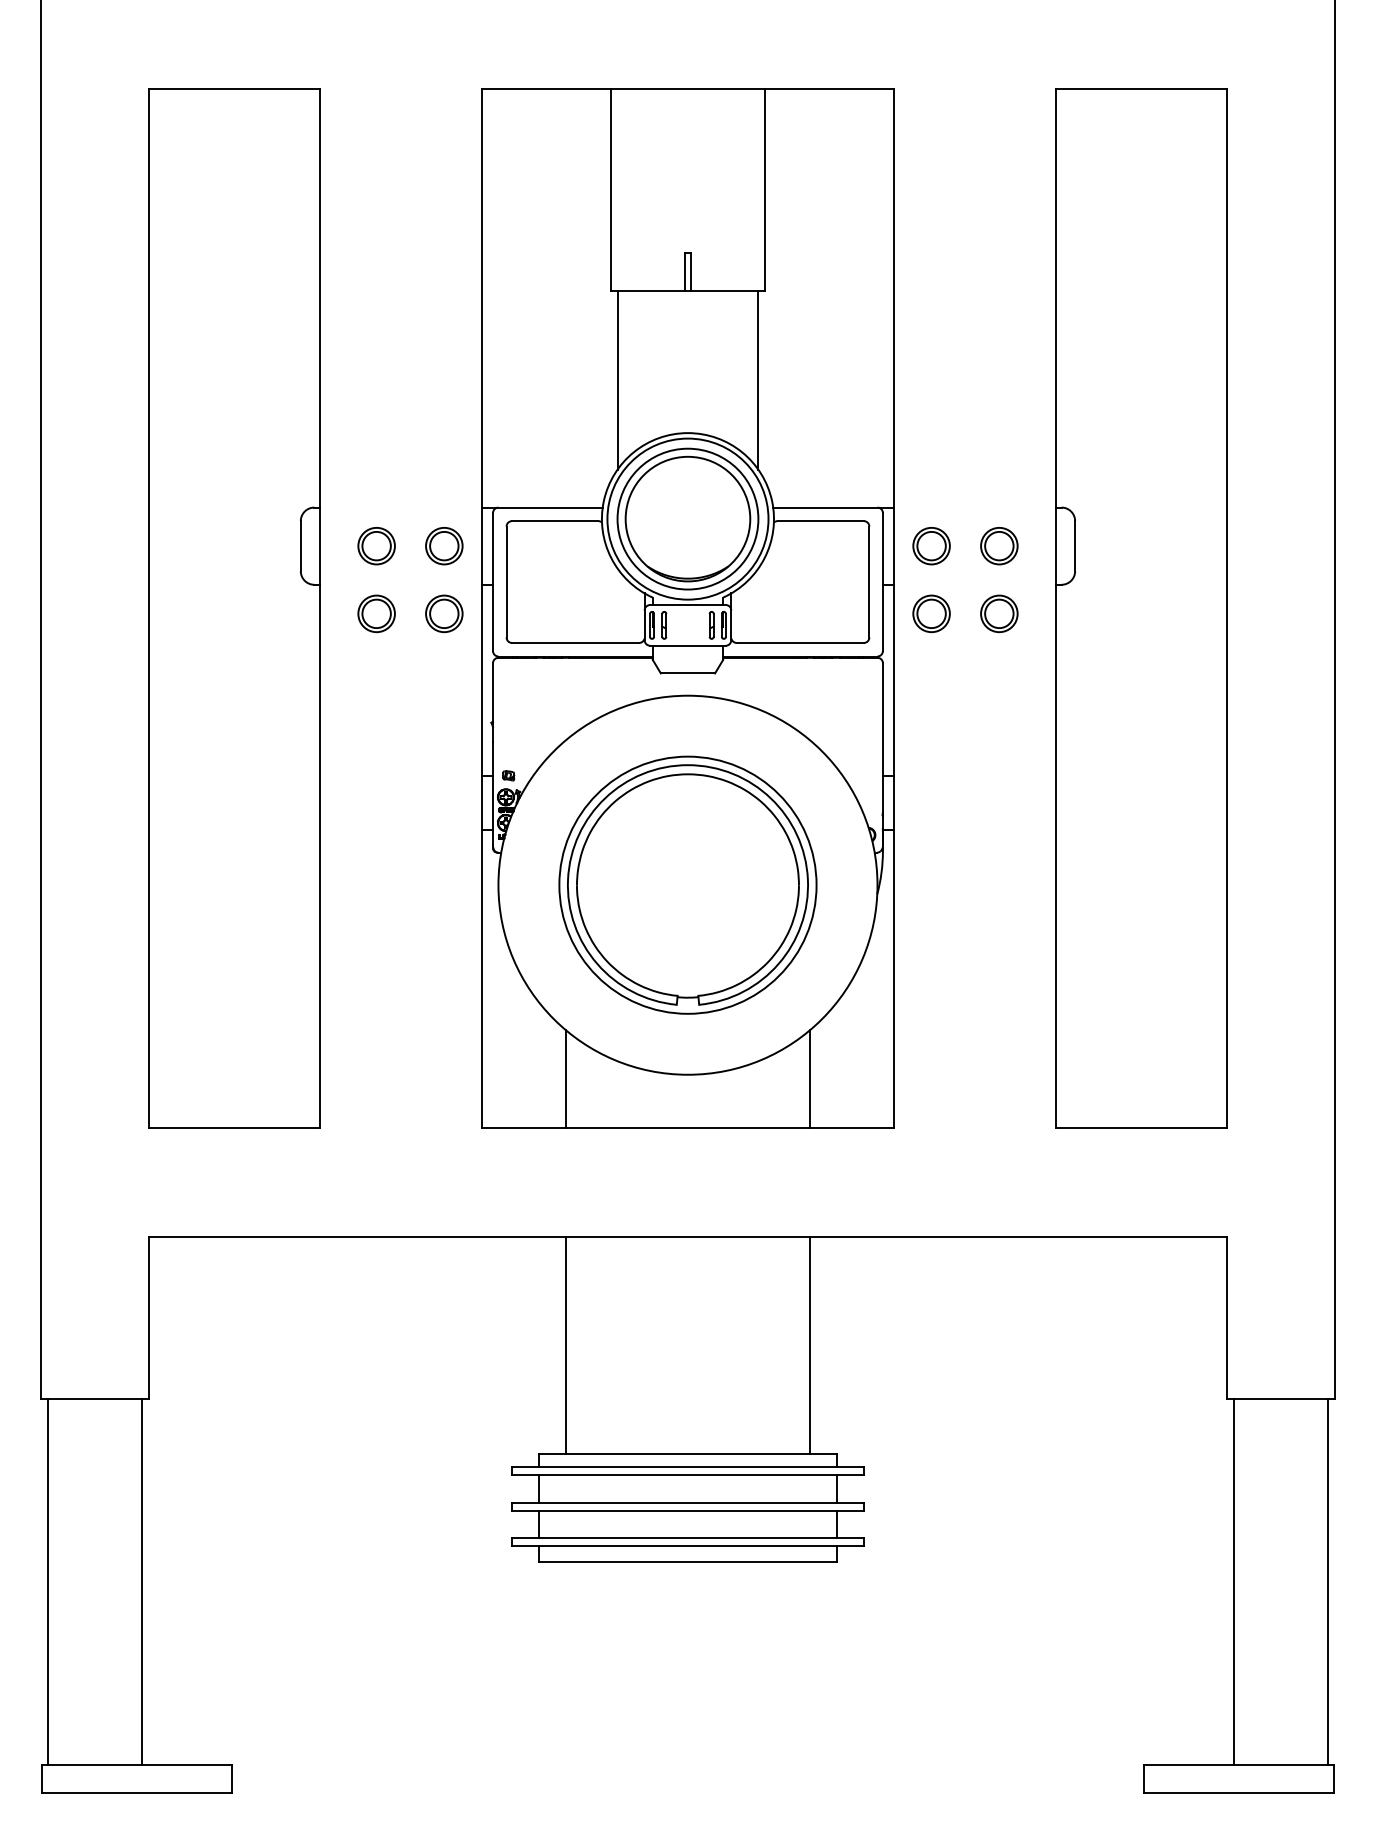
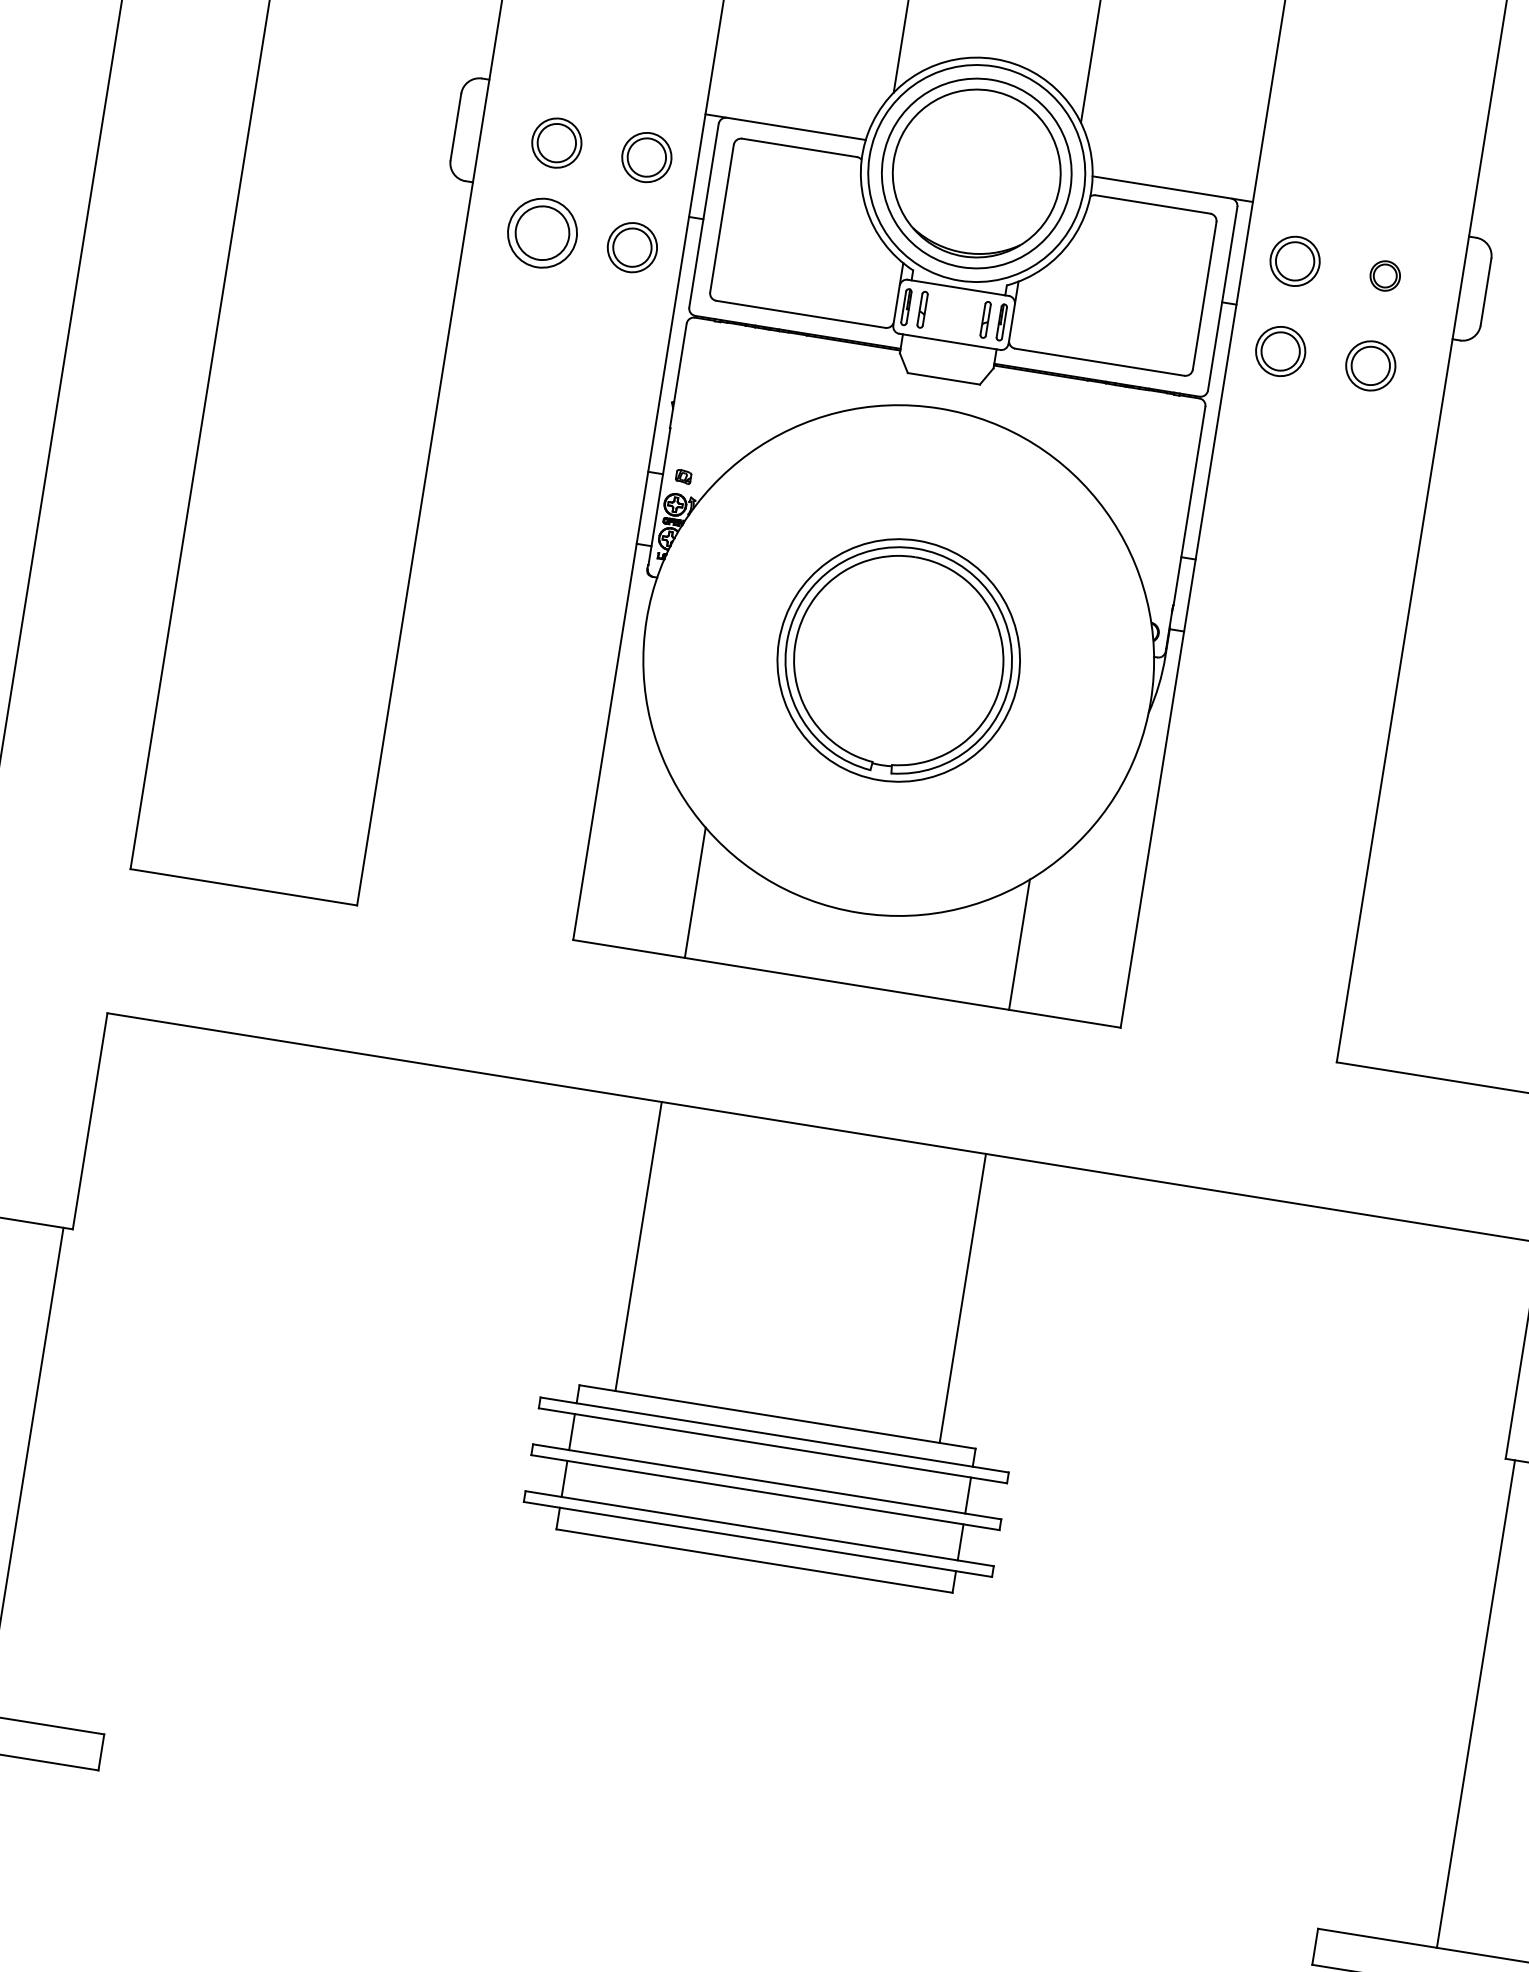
part: (999, 546) -> (1385, 276), size x0.6
part: (376, 613) -> (542, 232), size x1.4
part: (687, 884) -> (898, 659), size x0.7

